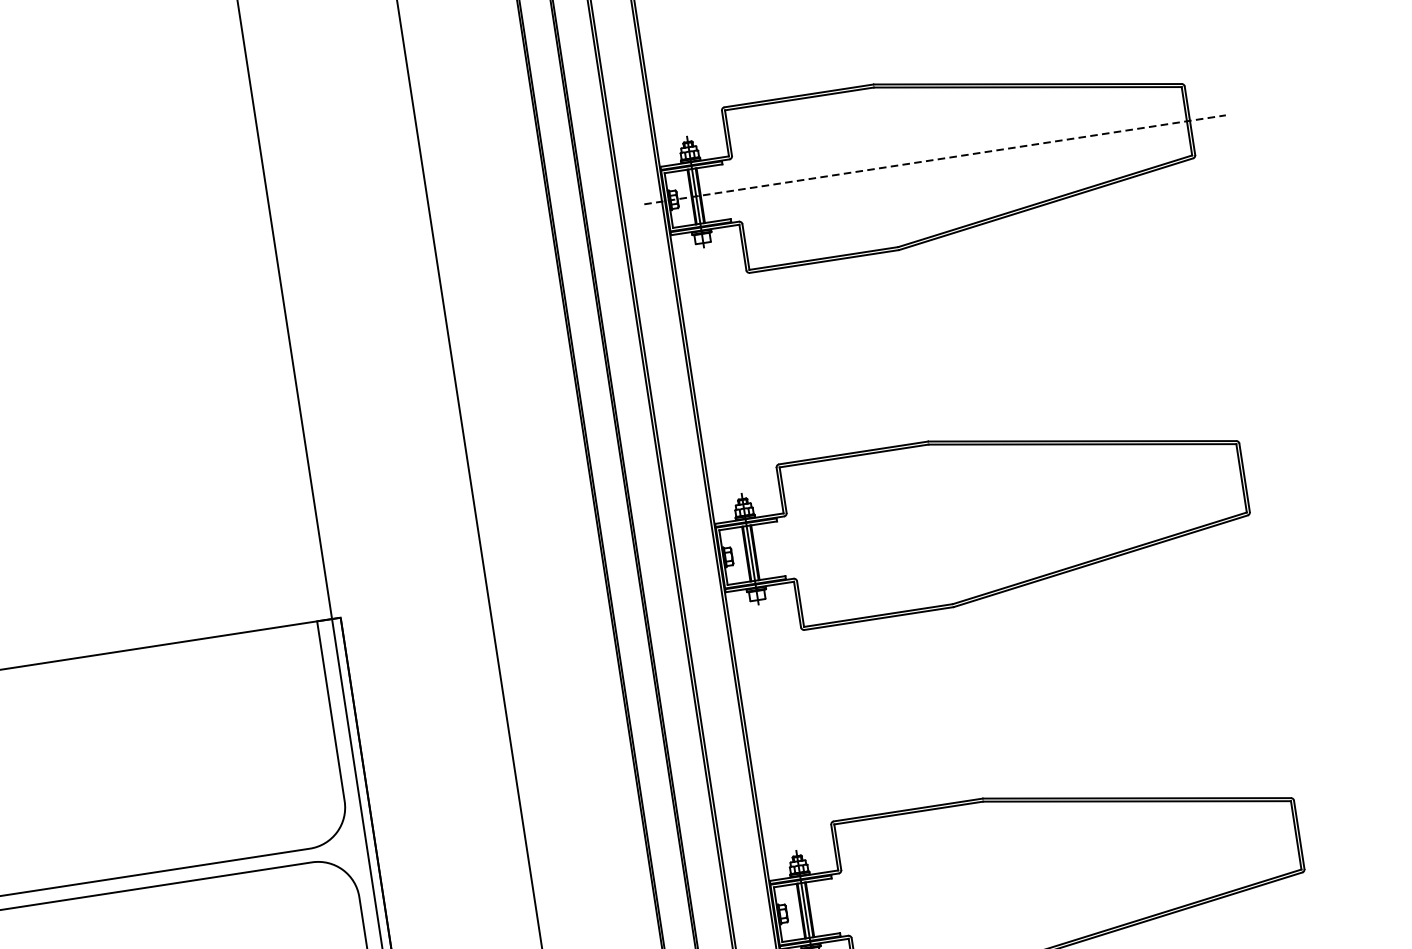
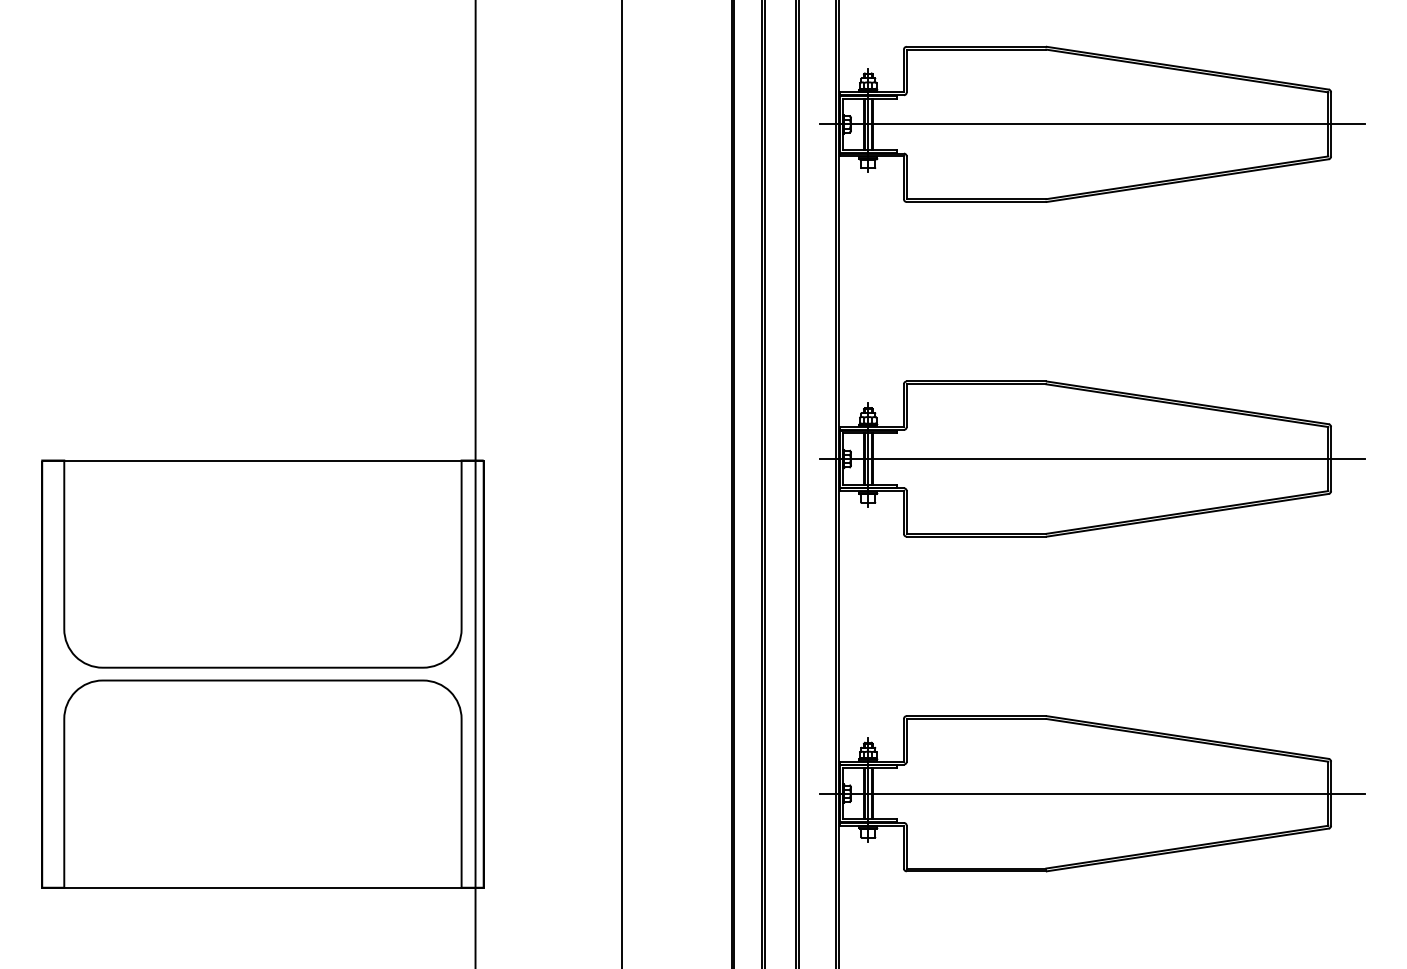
line: (935, 159) -> (1092, 124), dashed -> solid
line: (989, 517) -> (1091, 459), added
line: (1043, 873) -> (1091, 793), added

